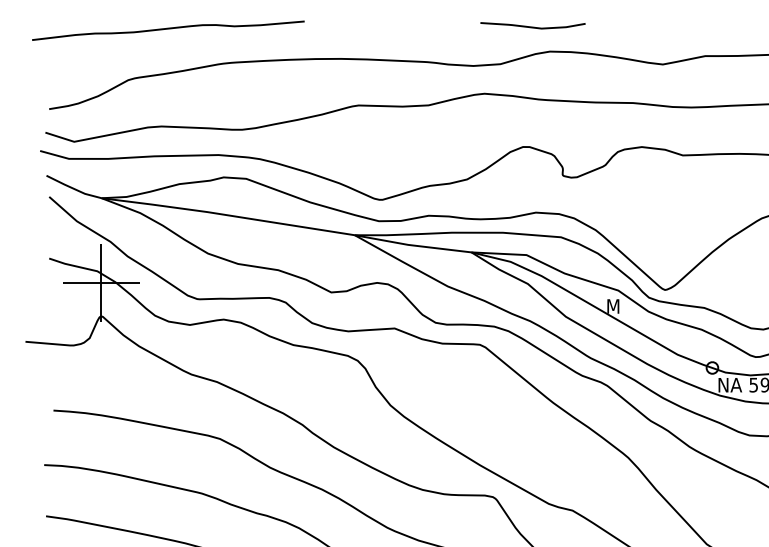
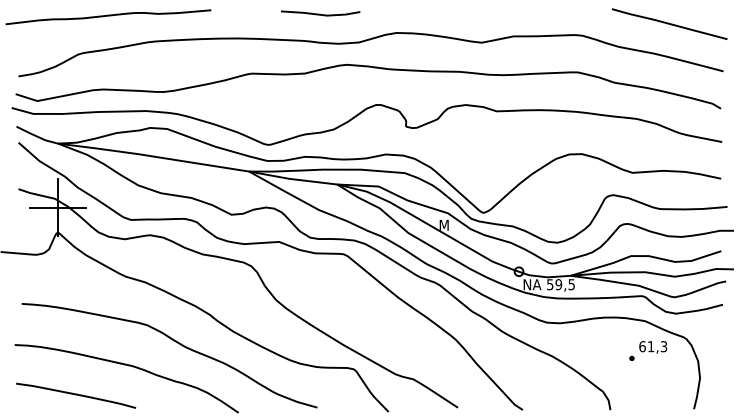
curve: (532, 25) -> (320, 13), moved

